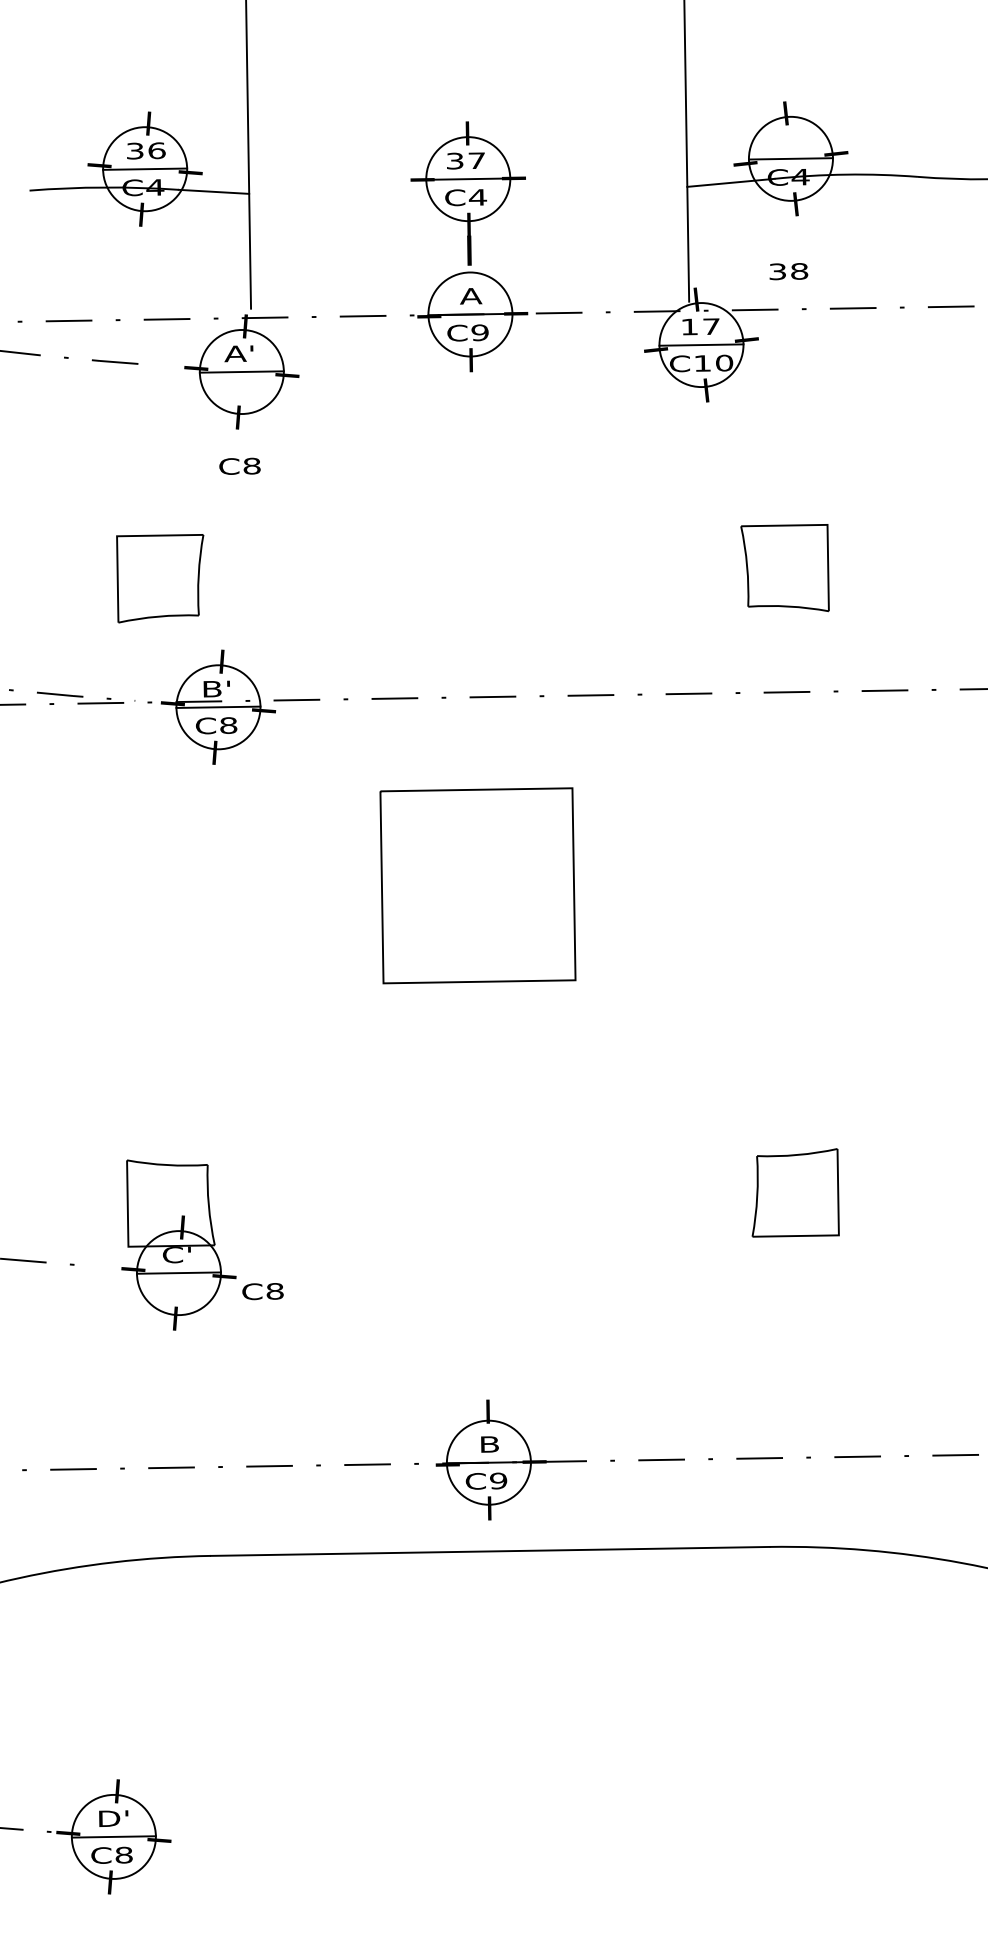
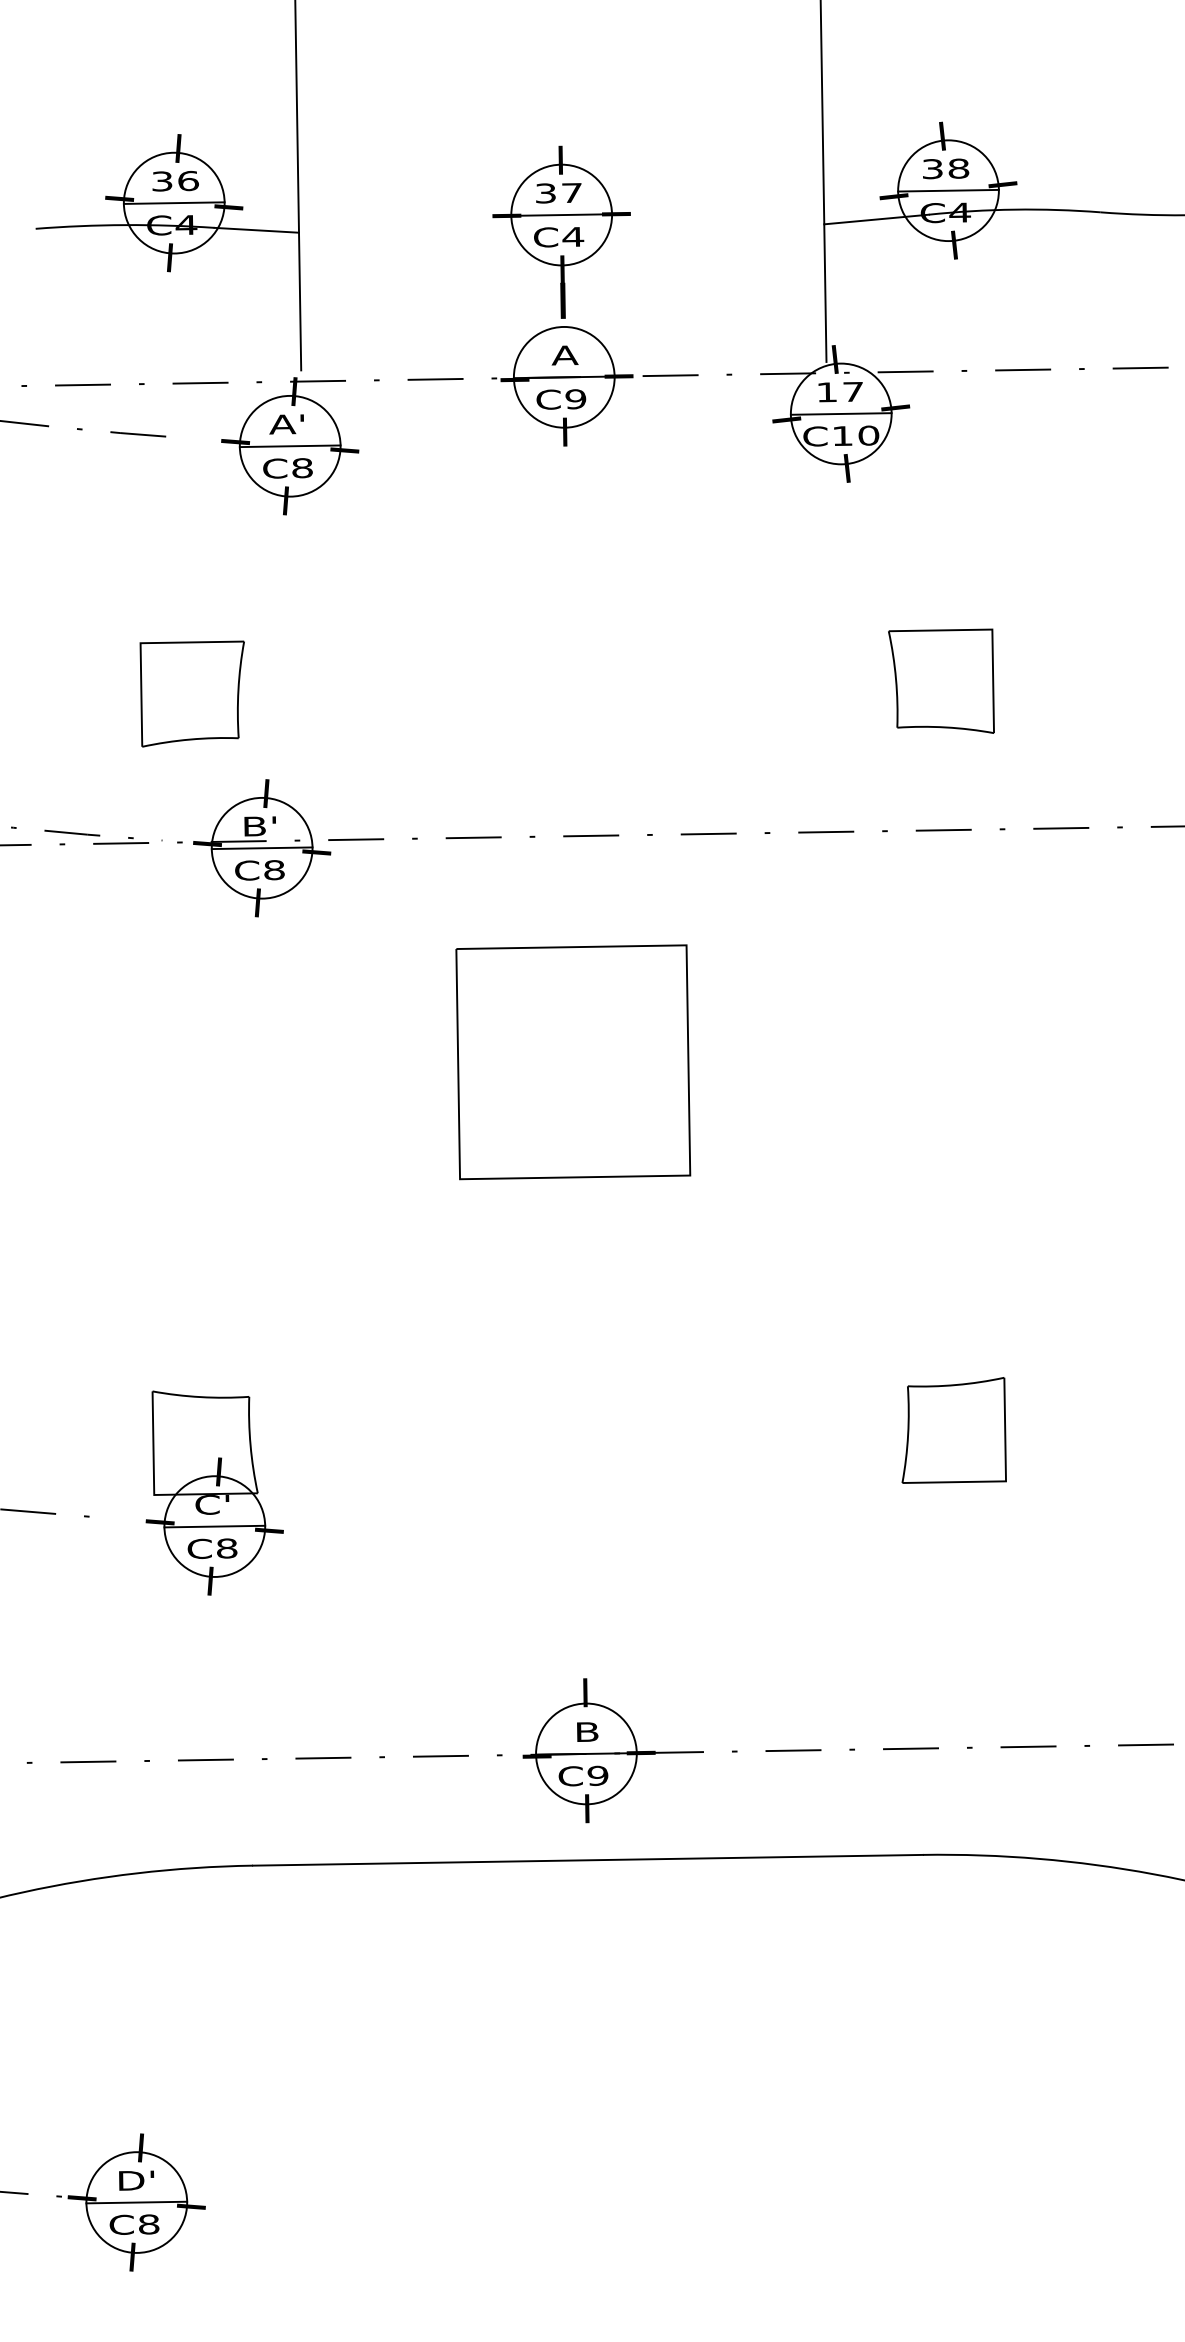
text: (789, 271) -> (946, 168), moved
text: (239, 466) -> (287, 468), moved
text: (262, 1291) -> (212, 1548), moved

